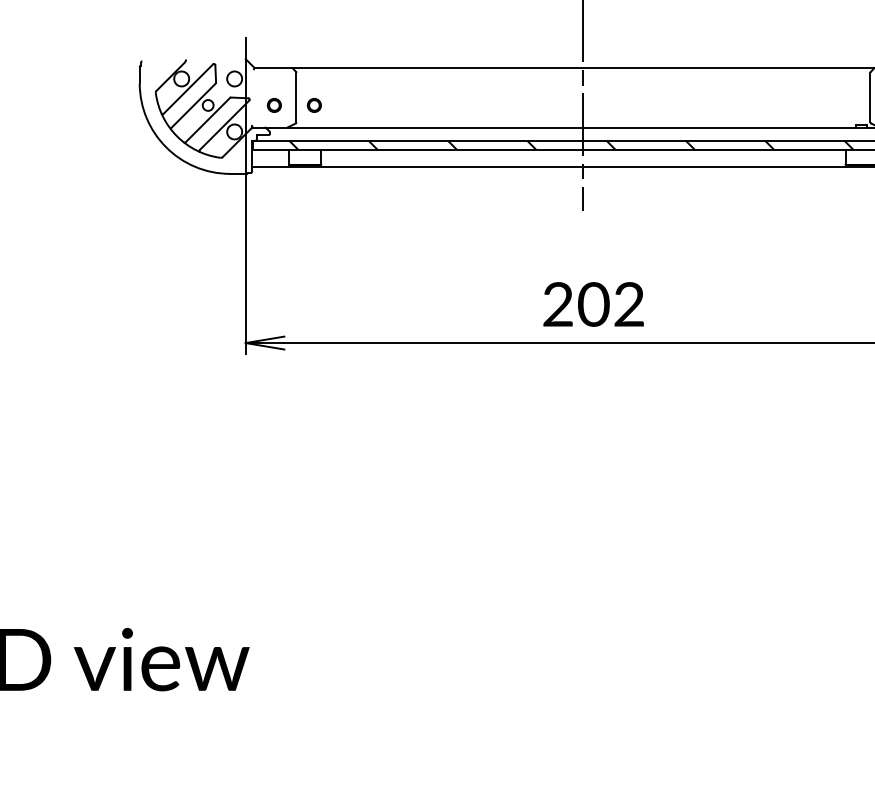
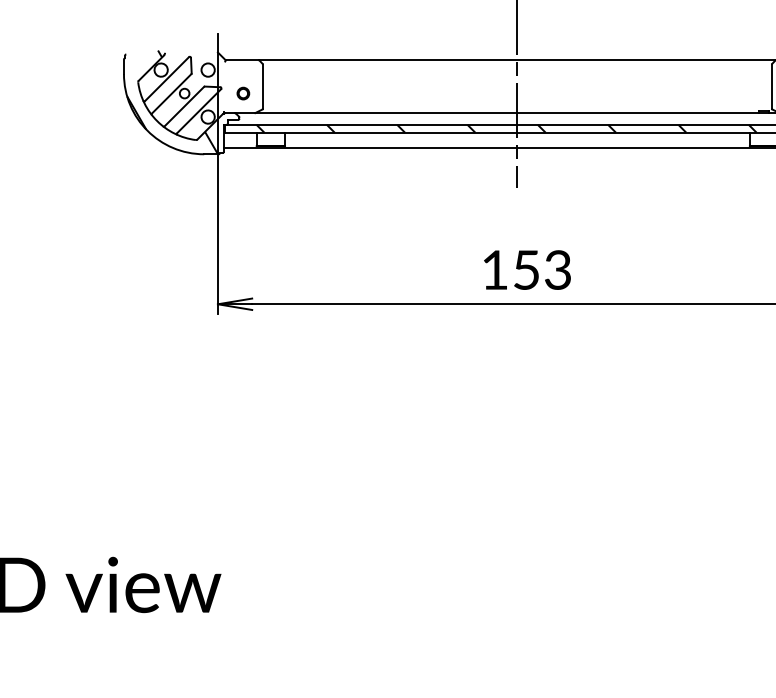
part: (313, 105) -> (278, 93), removed
hatch: (194, 114) -> (172, 101), added
text: (593, 304) -> (526, 270), 202 -> 153

